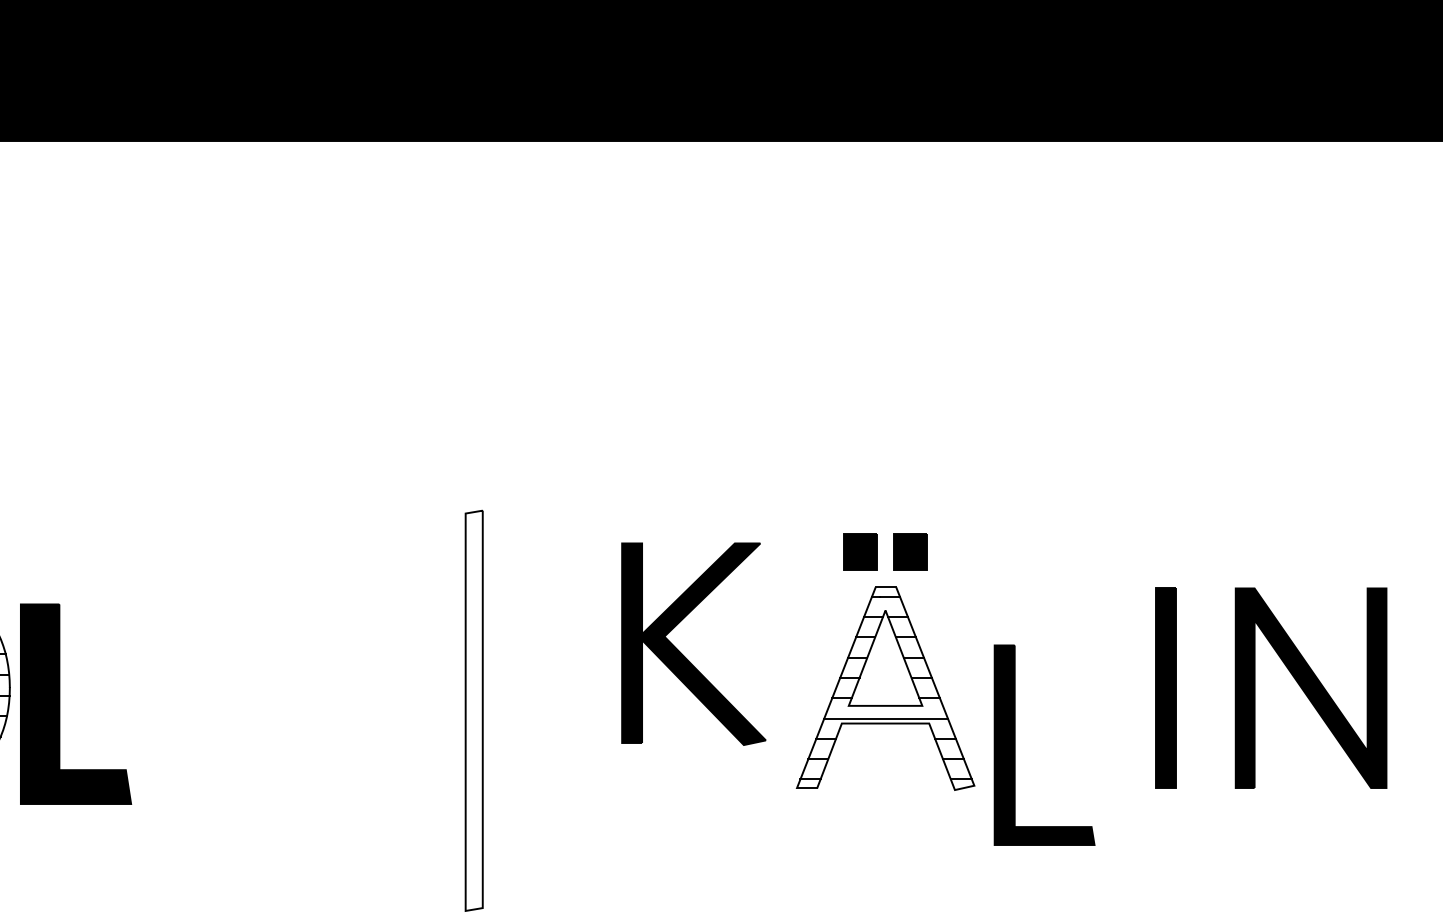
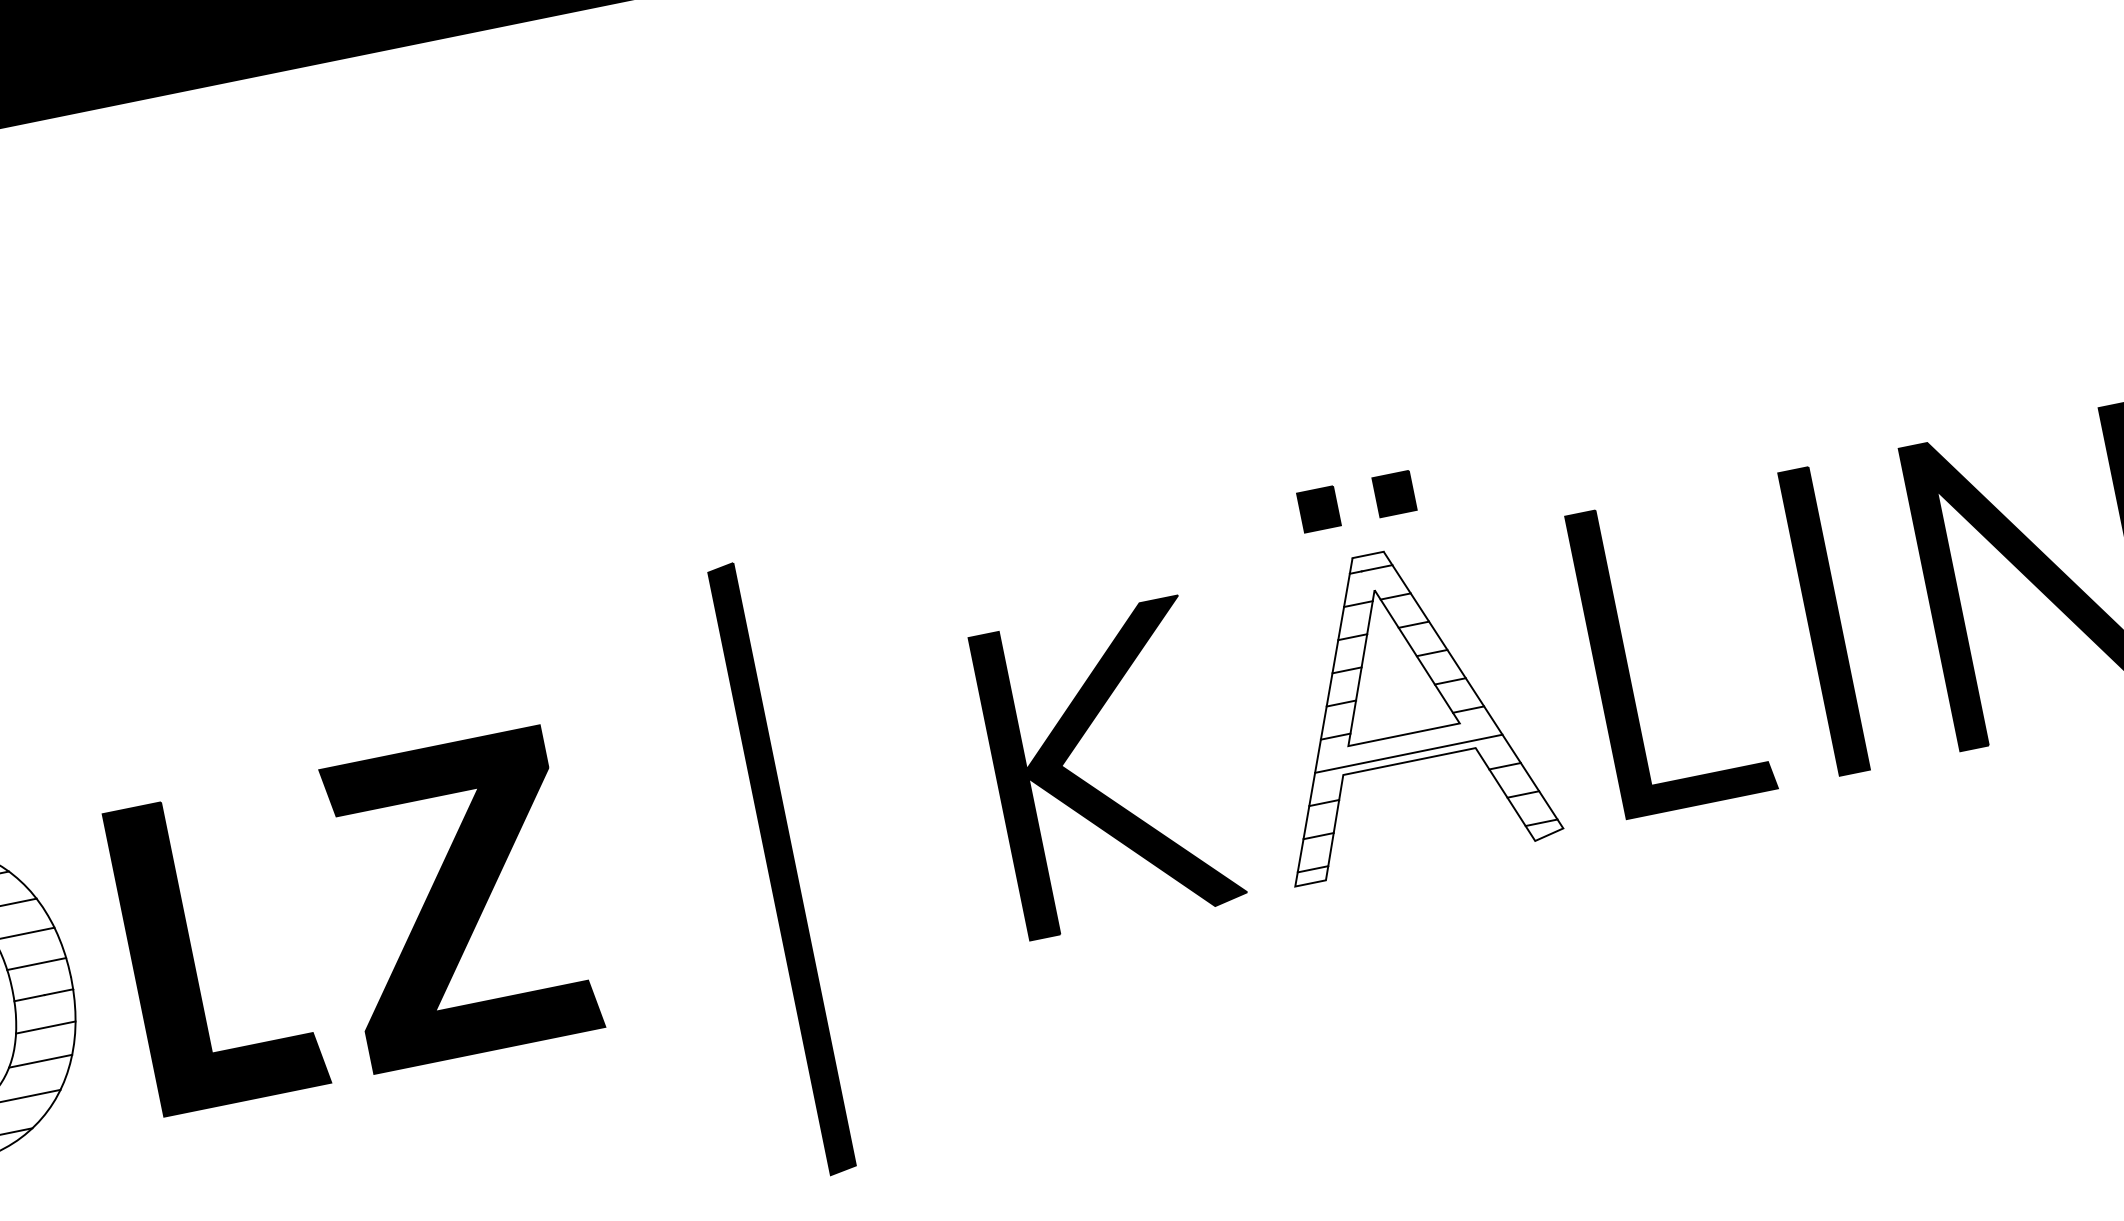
part: (860, 551) -> (1318, 508), size x0.71
part: (910, 551) -> (1394, 493), size x0.71
part: (682, 653) -> (1093, 786), moved
part: (265, 687) -> (458, 898), added
part: (60, 703) -> (193, 952), moved
fill: (473, 710) -> (780, 868), added
part: (1015, 744) -> (1627, 660), moved

